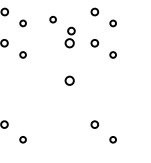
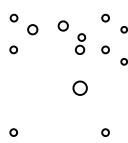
circle: (52, 19) -> (62, 25), size x1.6
circle: (22, 23) -> (32, 29), size x1.6
circle: (22, 54) -> (32, 61), removed
circle: (69, 80) -> (79, 87), size x1.6

